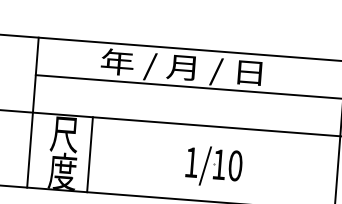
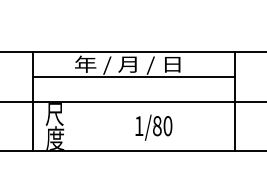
line: (90, 153) -> (72, 125), removed
text: (219, 165) -> (157, 126), 1/10 -> 1/80

